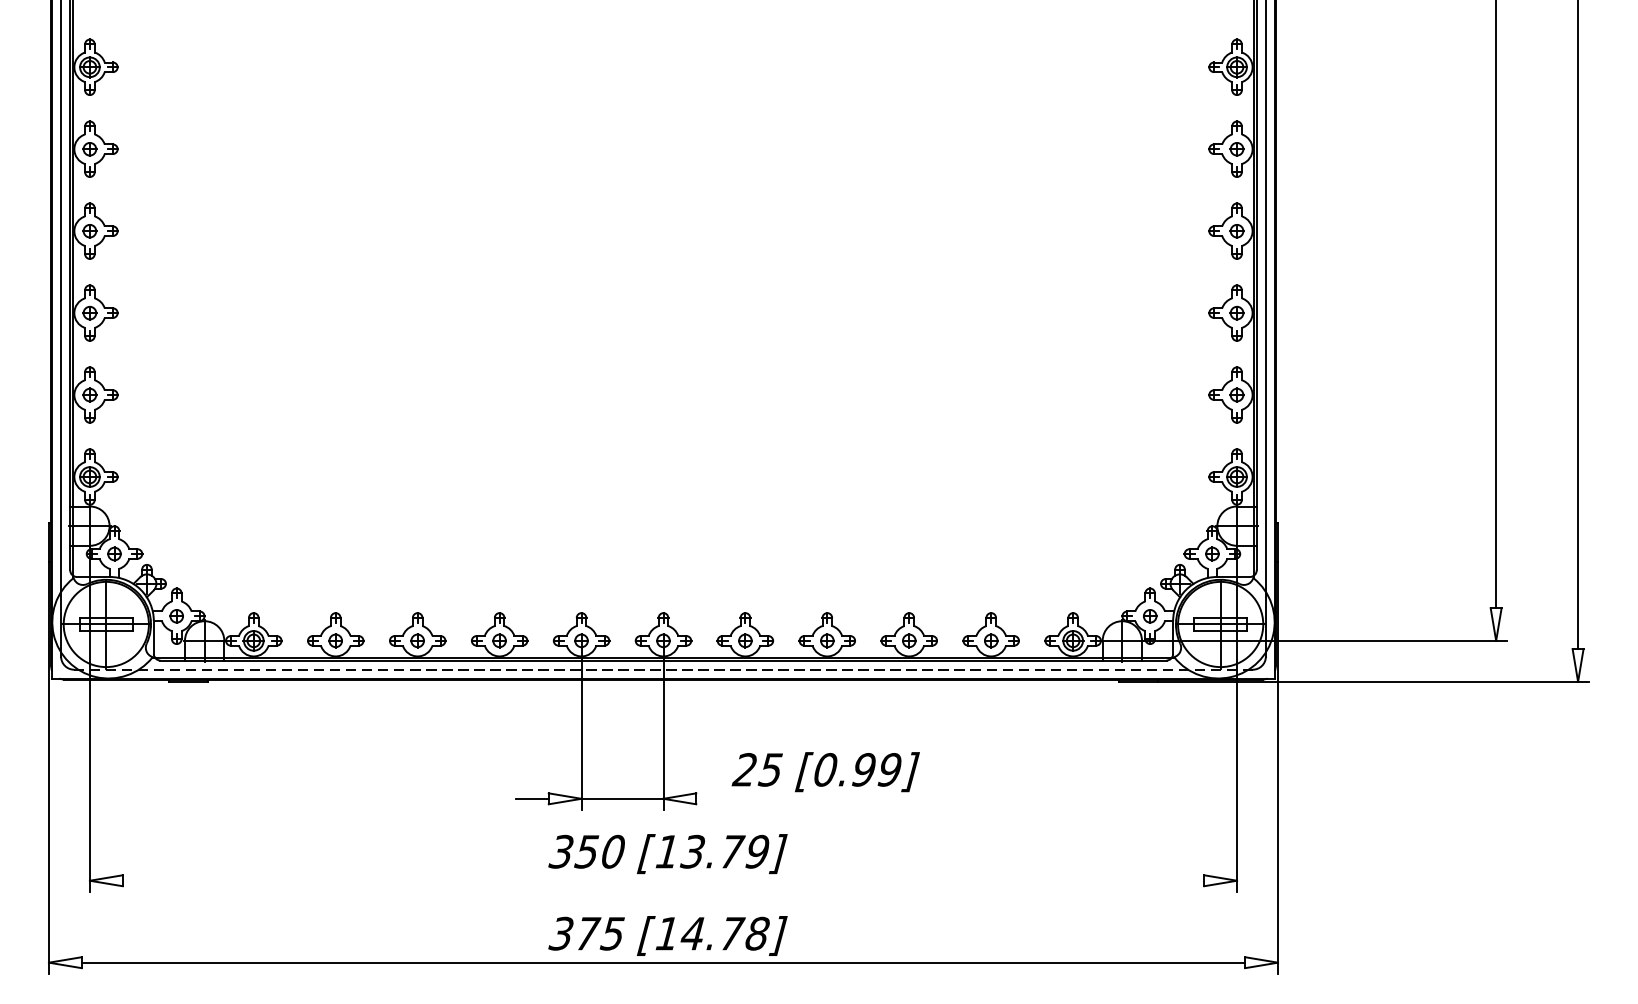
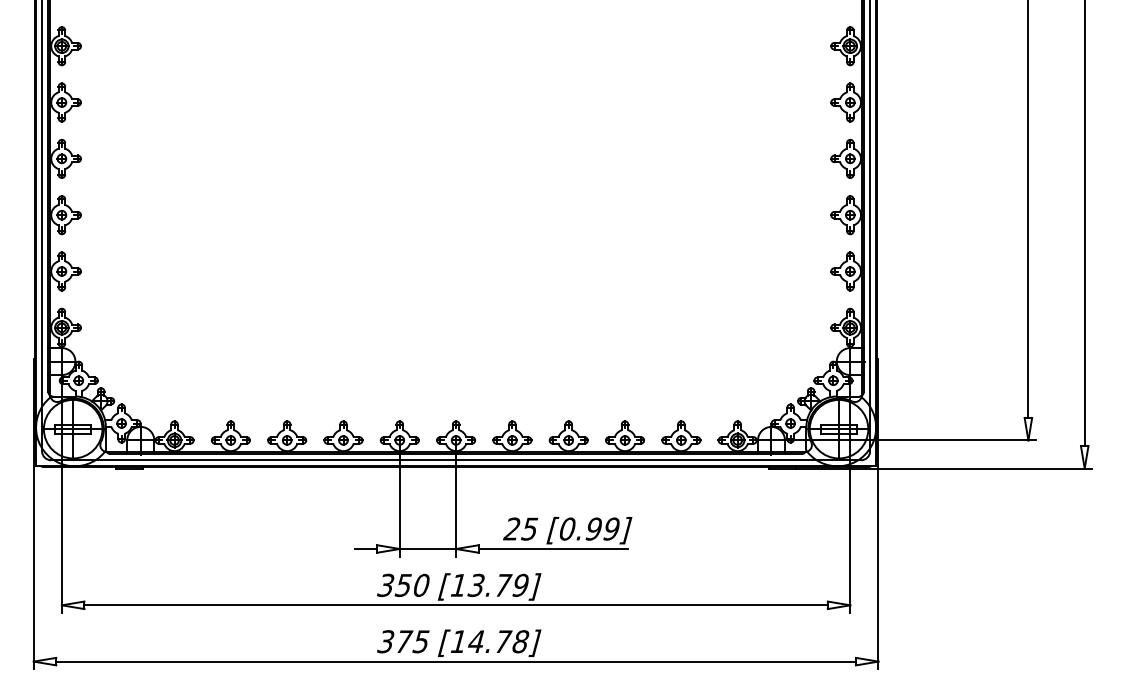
line: (664, 670) -> (456, 460), dashed -> solid
line: (805, 799) -> (553, 549), added
line: (662, 881) -> (455, 605), added

